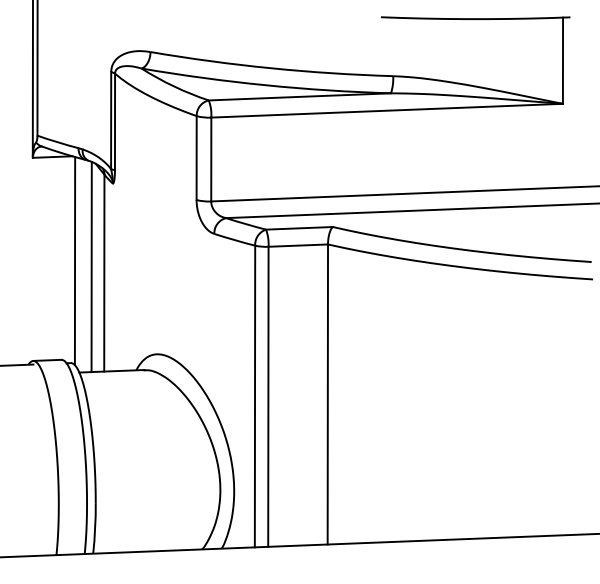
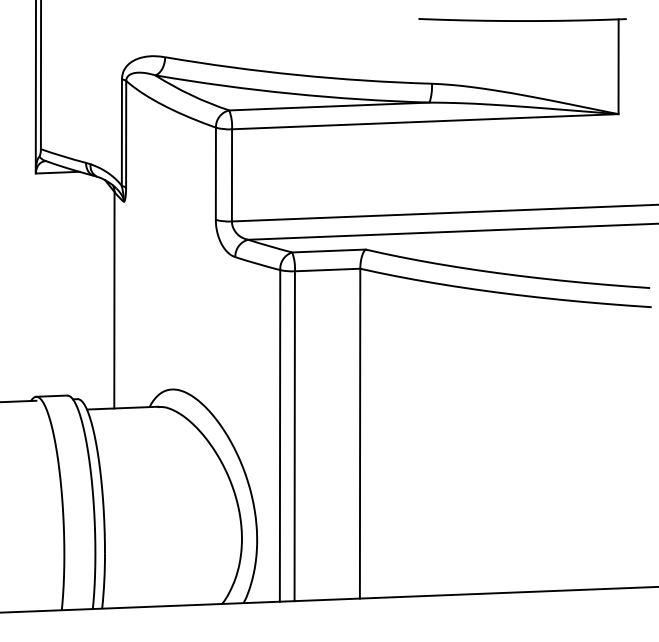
line: (75, 260) -> (82, 286), removed
line: (91, 266) -> (100, 293), removed

